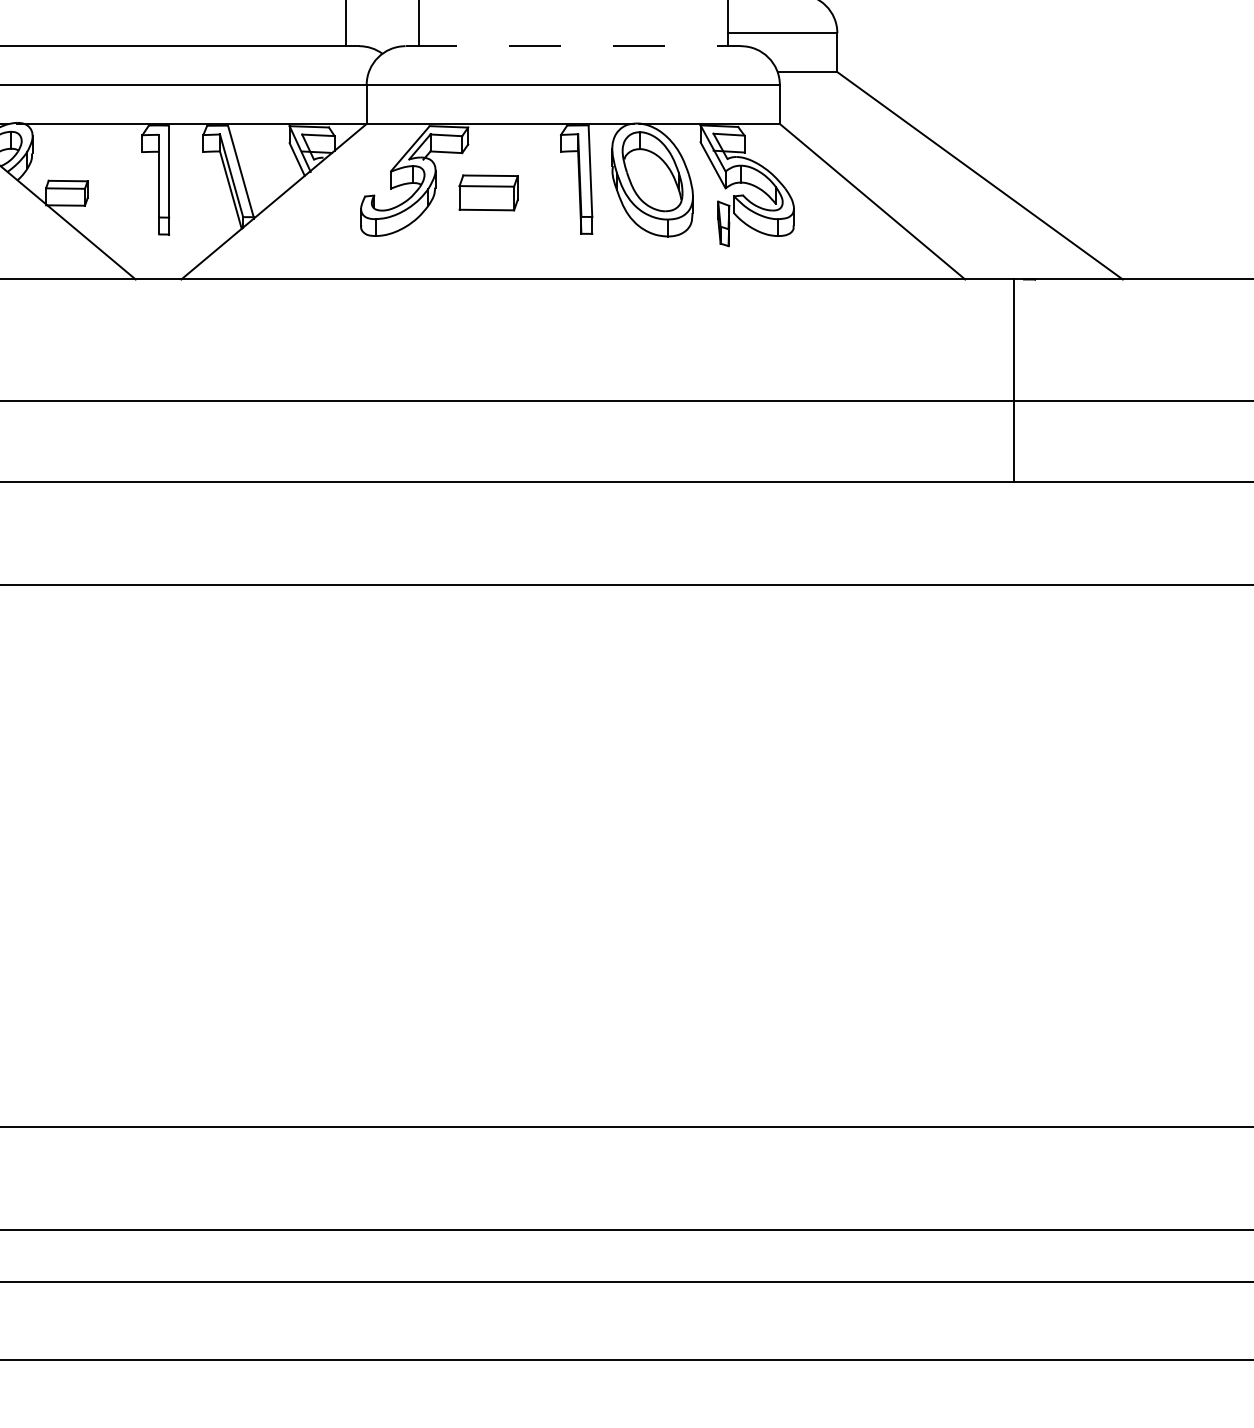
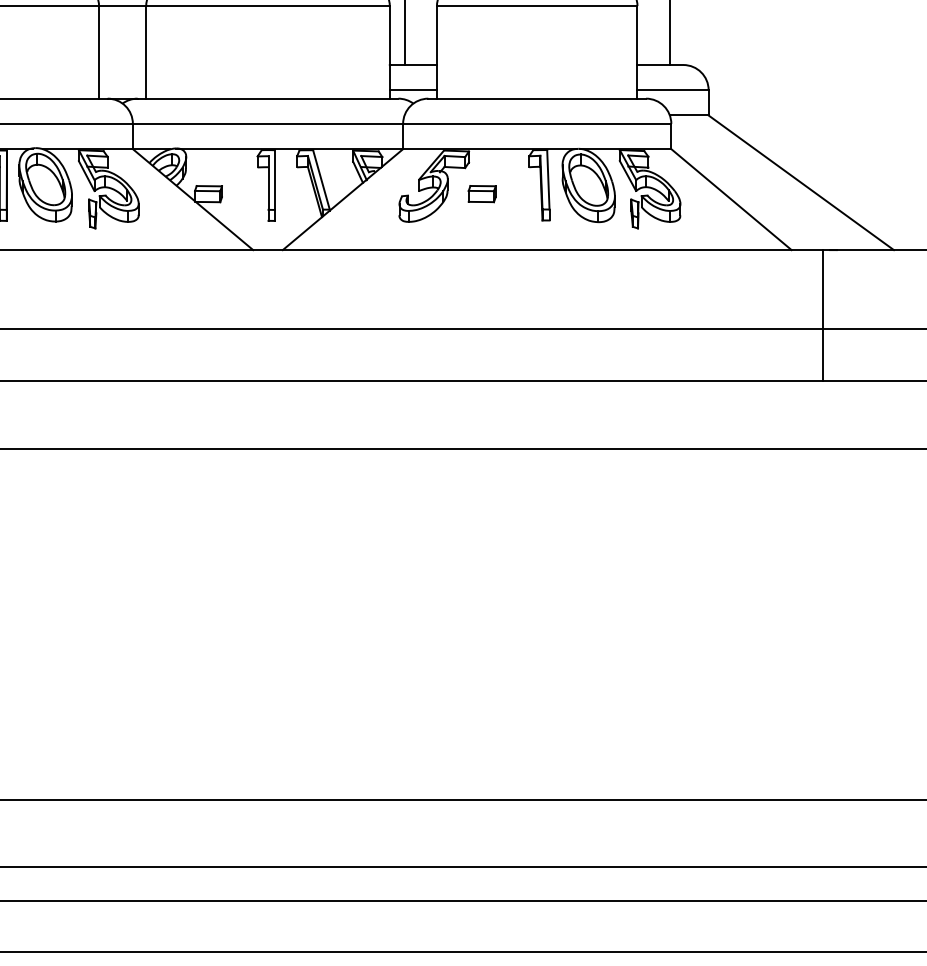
line: (381, 33) -> (412, 90), added
line: (573, 45) -> (537, 98), dashed -> solid
part: (487, 193) -> (481, 194), size x0.71

